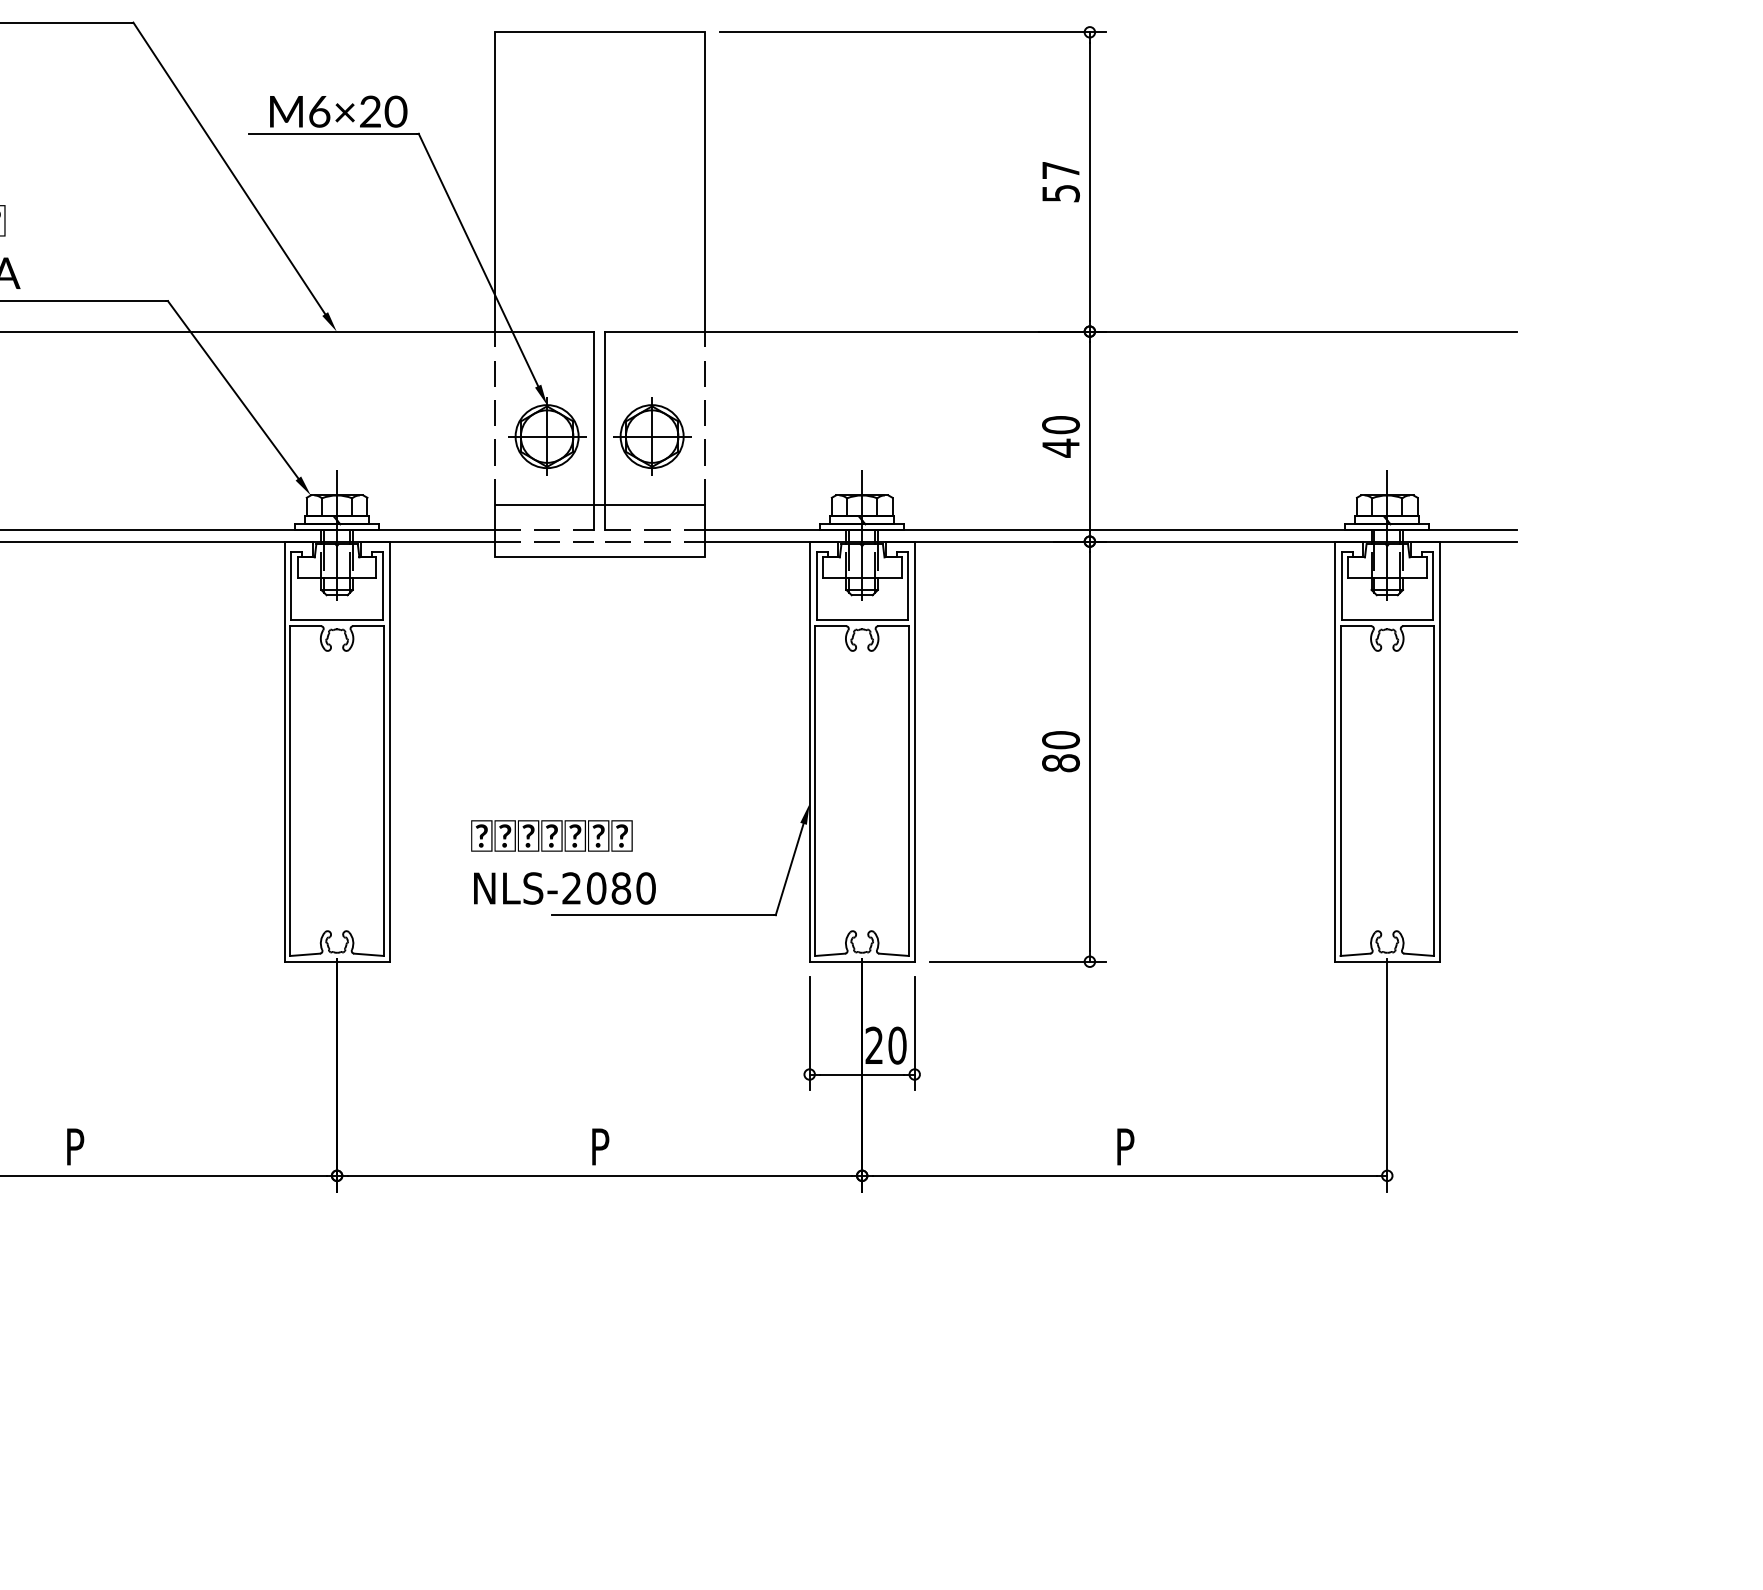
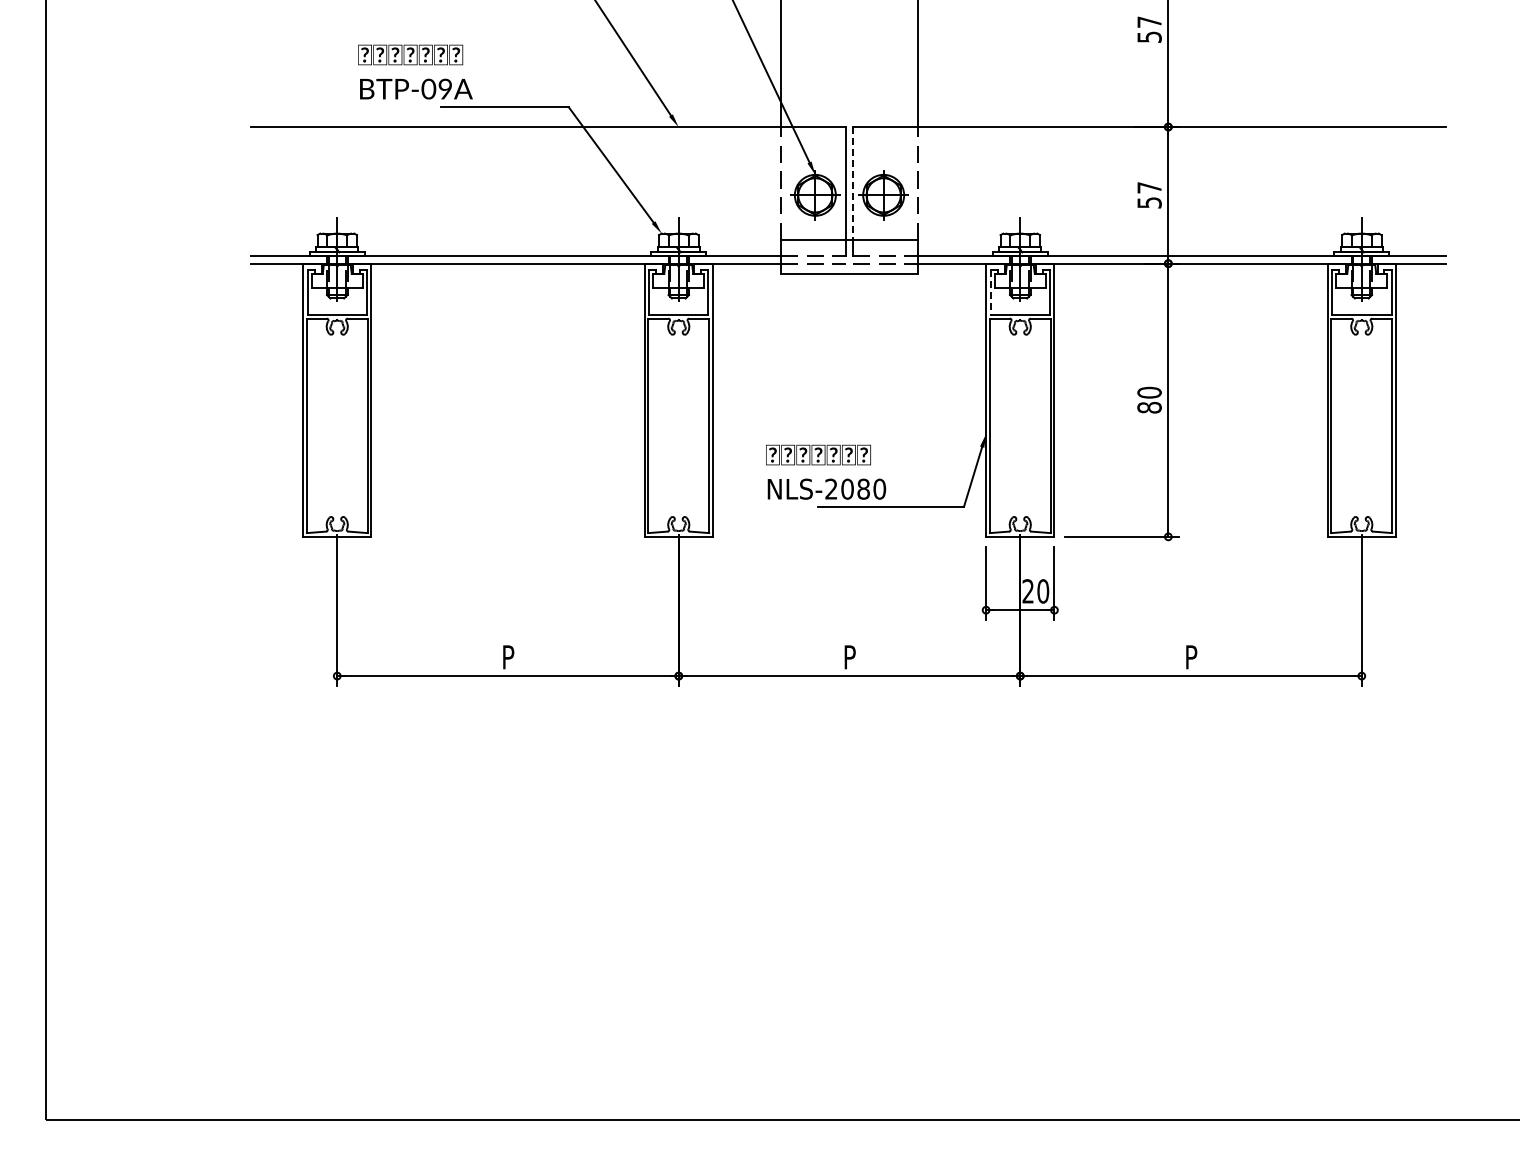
line: (604, 418) -> (852, 183), solid -> dashed
text: (1060, 436) -> (1149, 195), 40 -> 57
line: (816, 587) -> (990, 293), solid -> dashed

